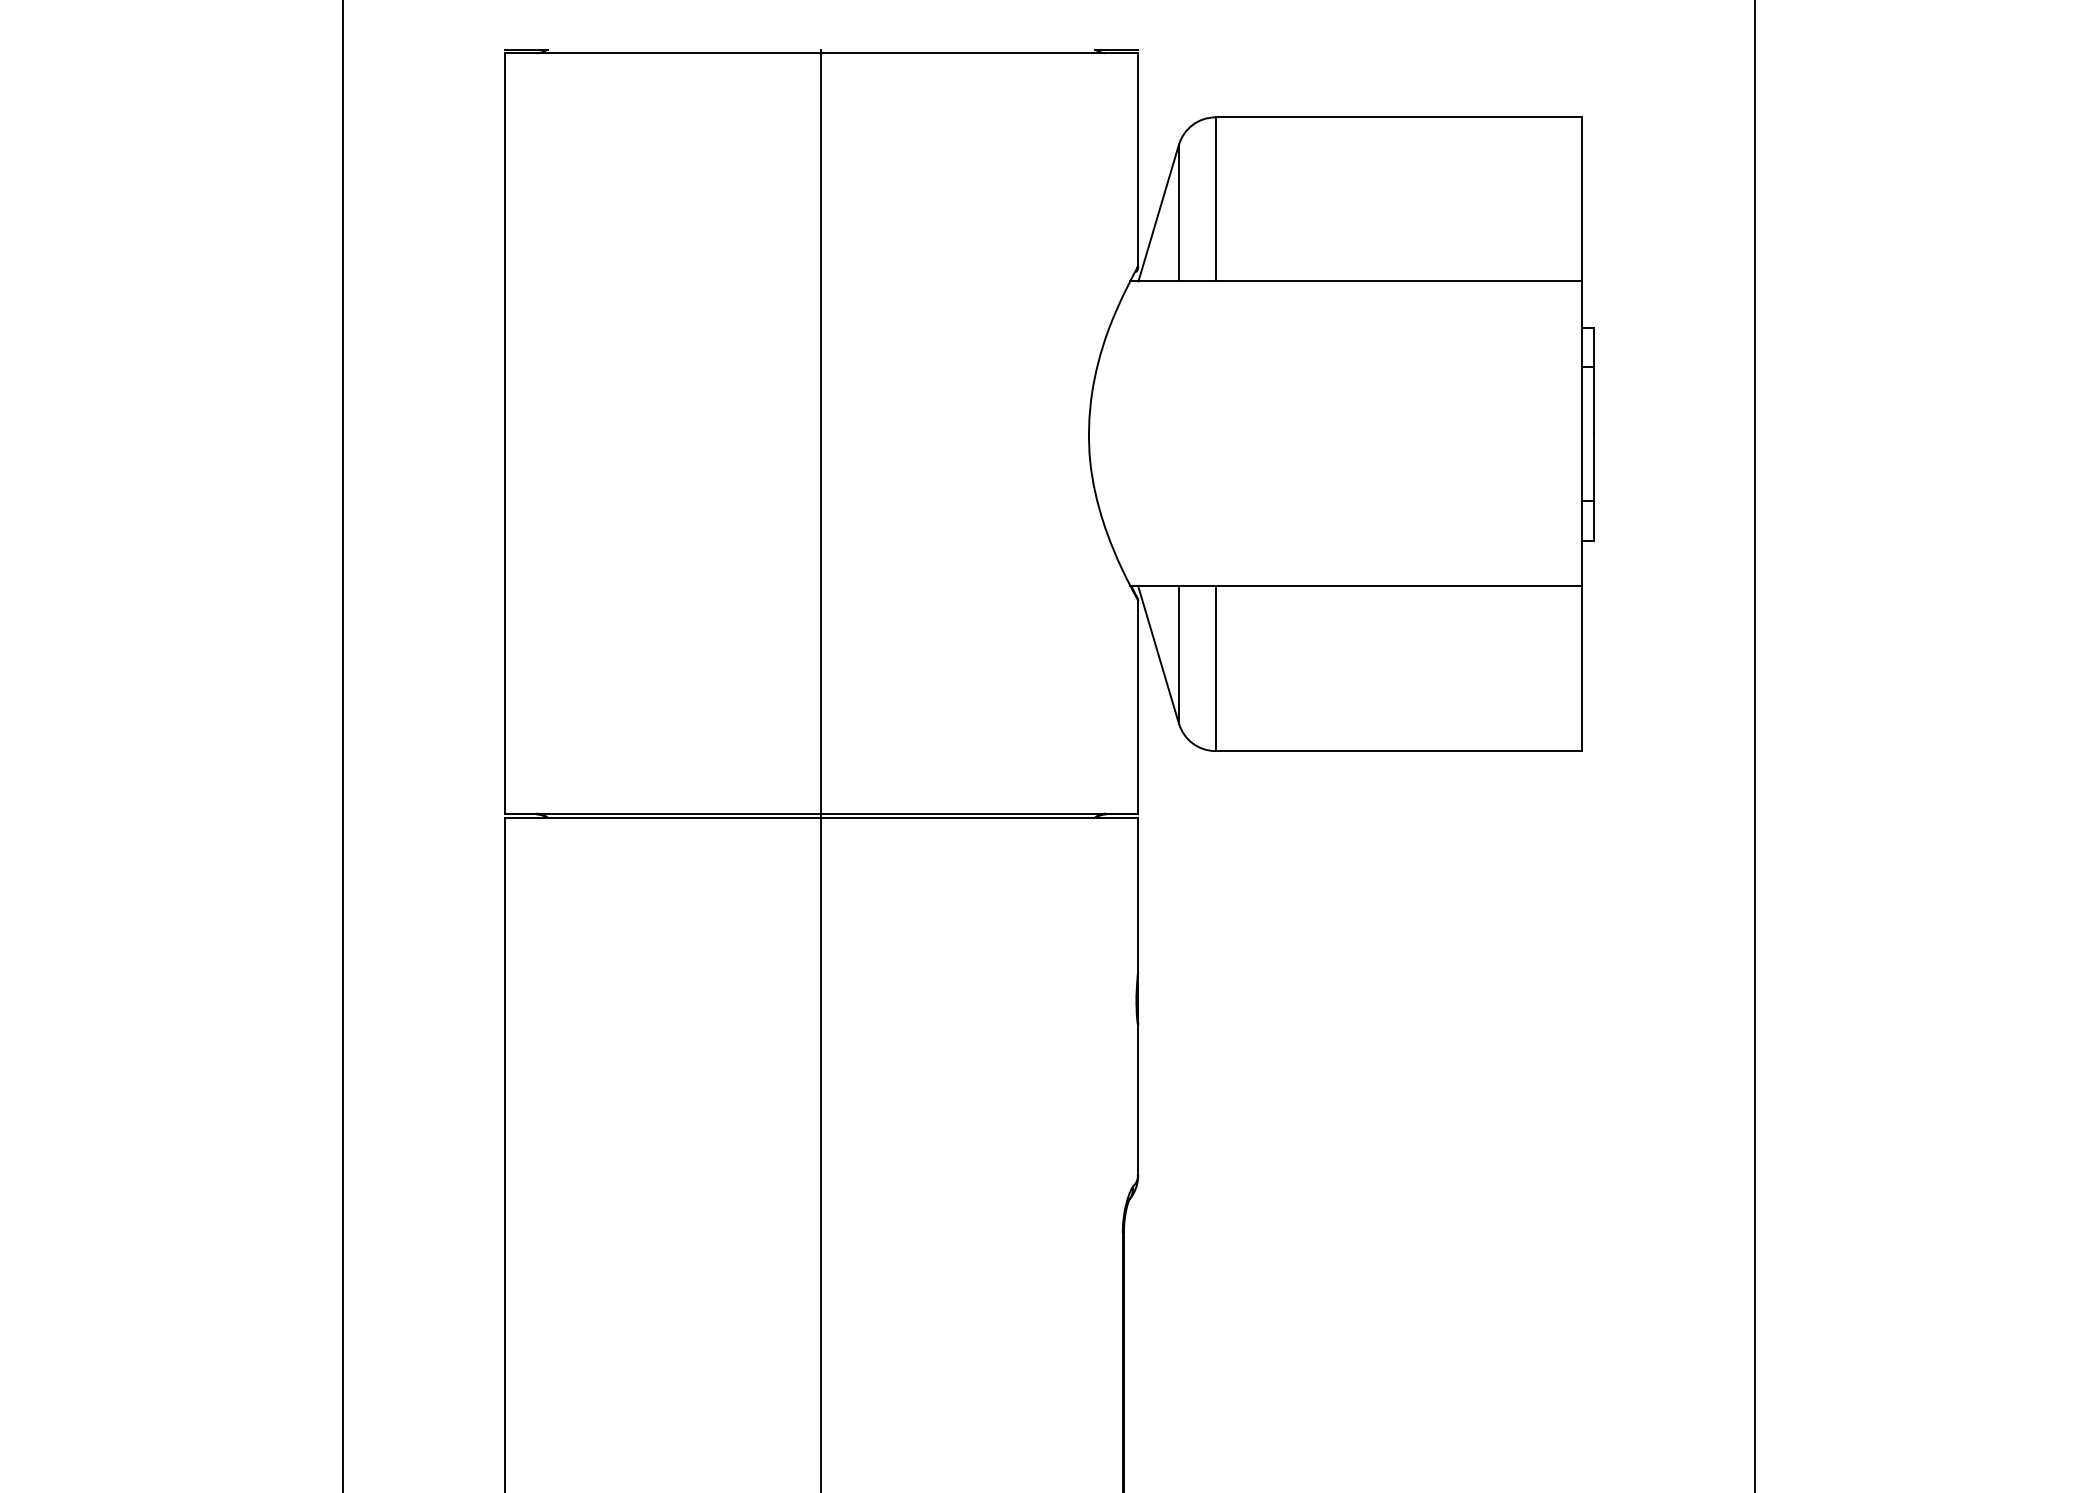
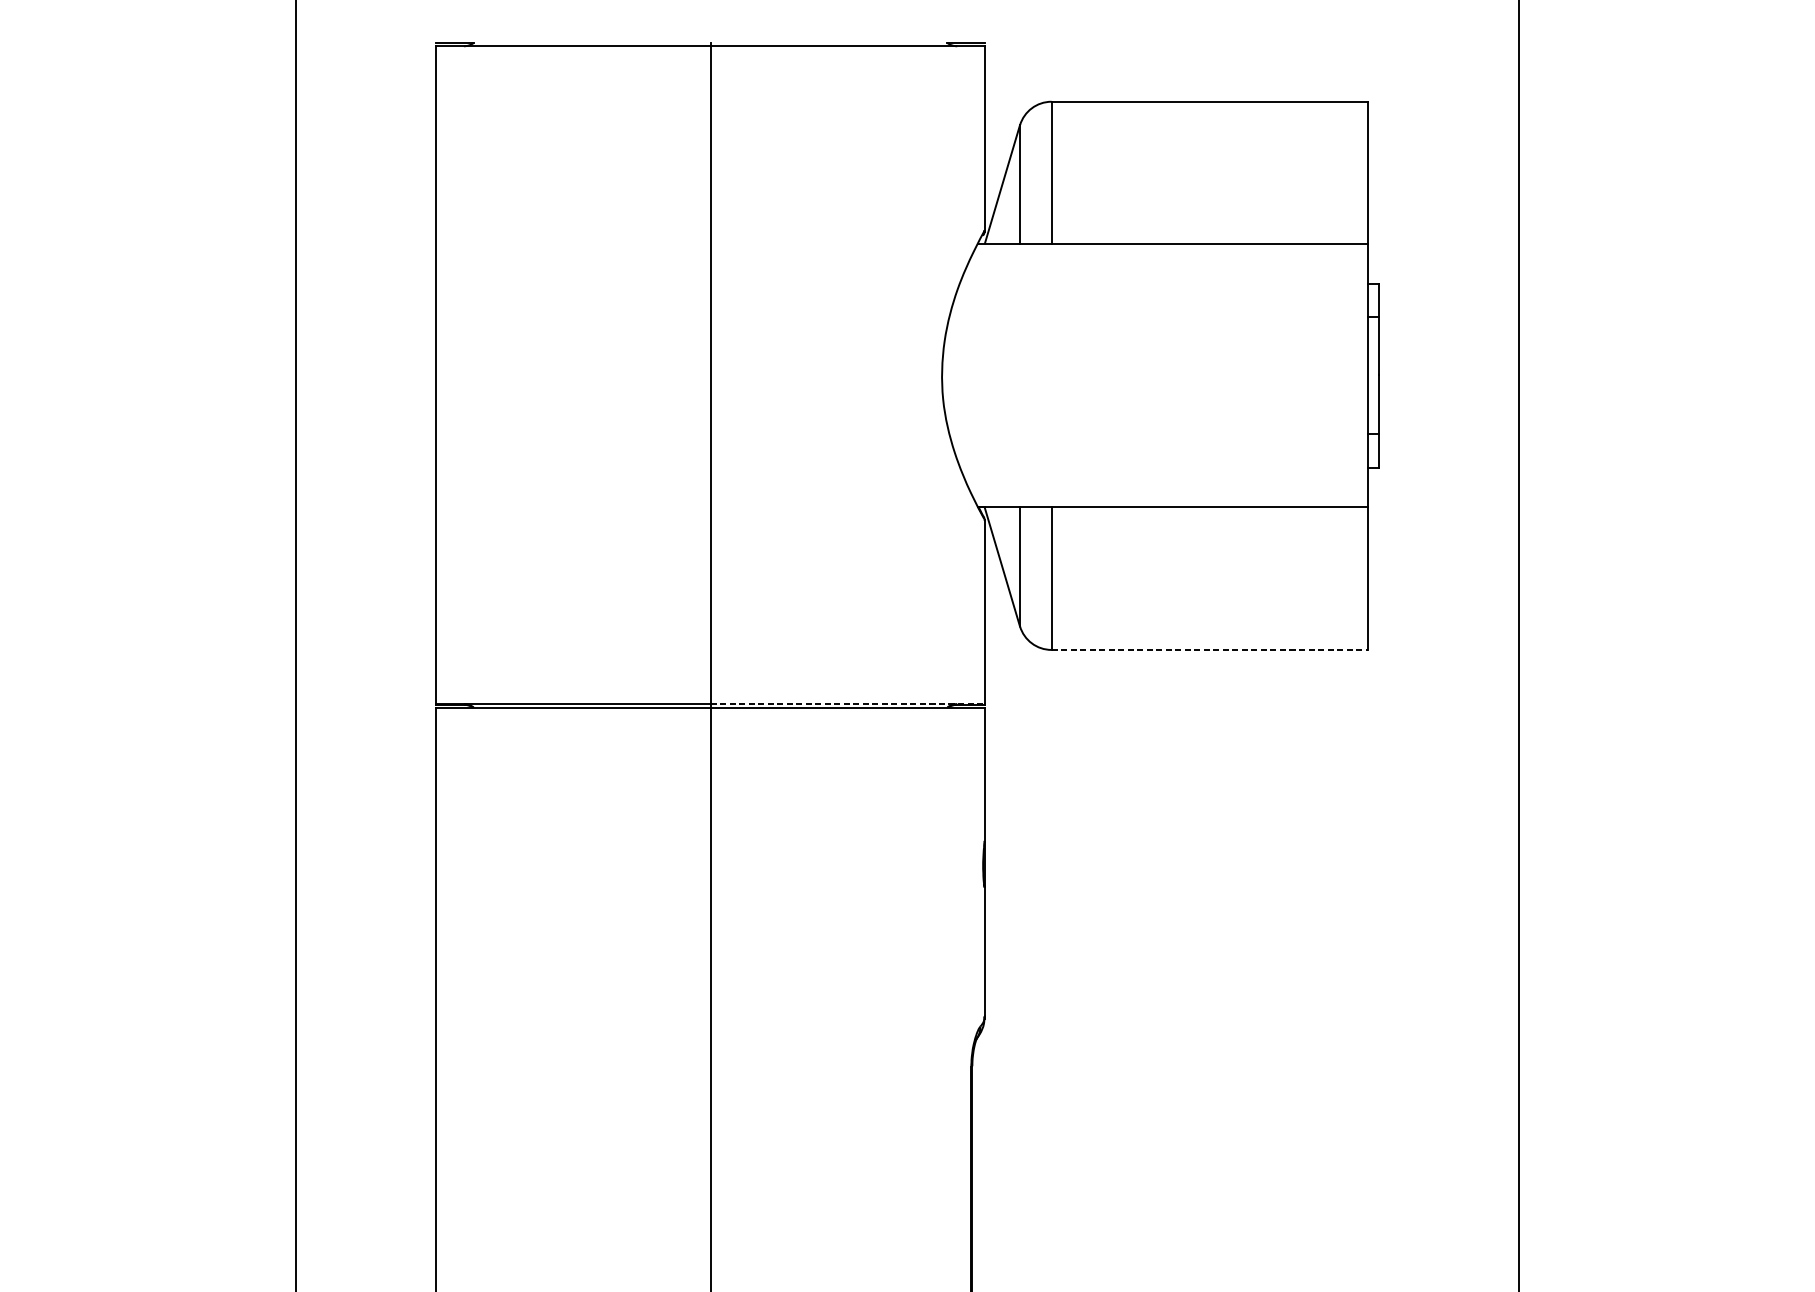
line: (1399, 751) -> (1210, 650), solid -> dashed
line: (980, 813) -> (848, 703), solid -> dashed

